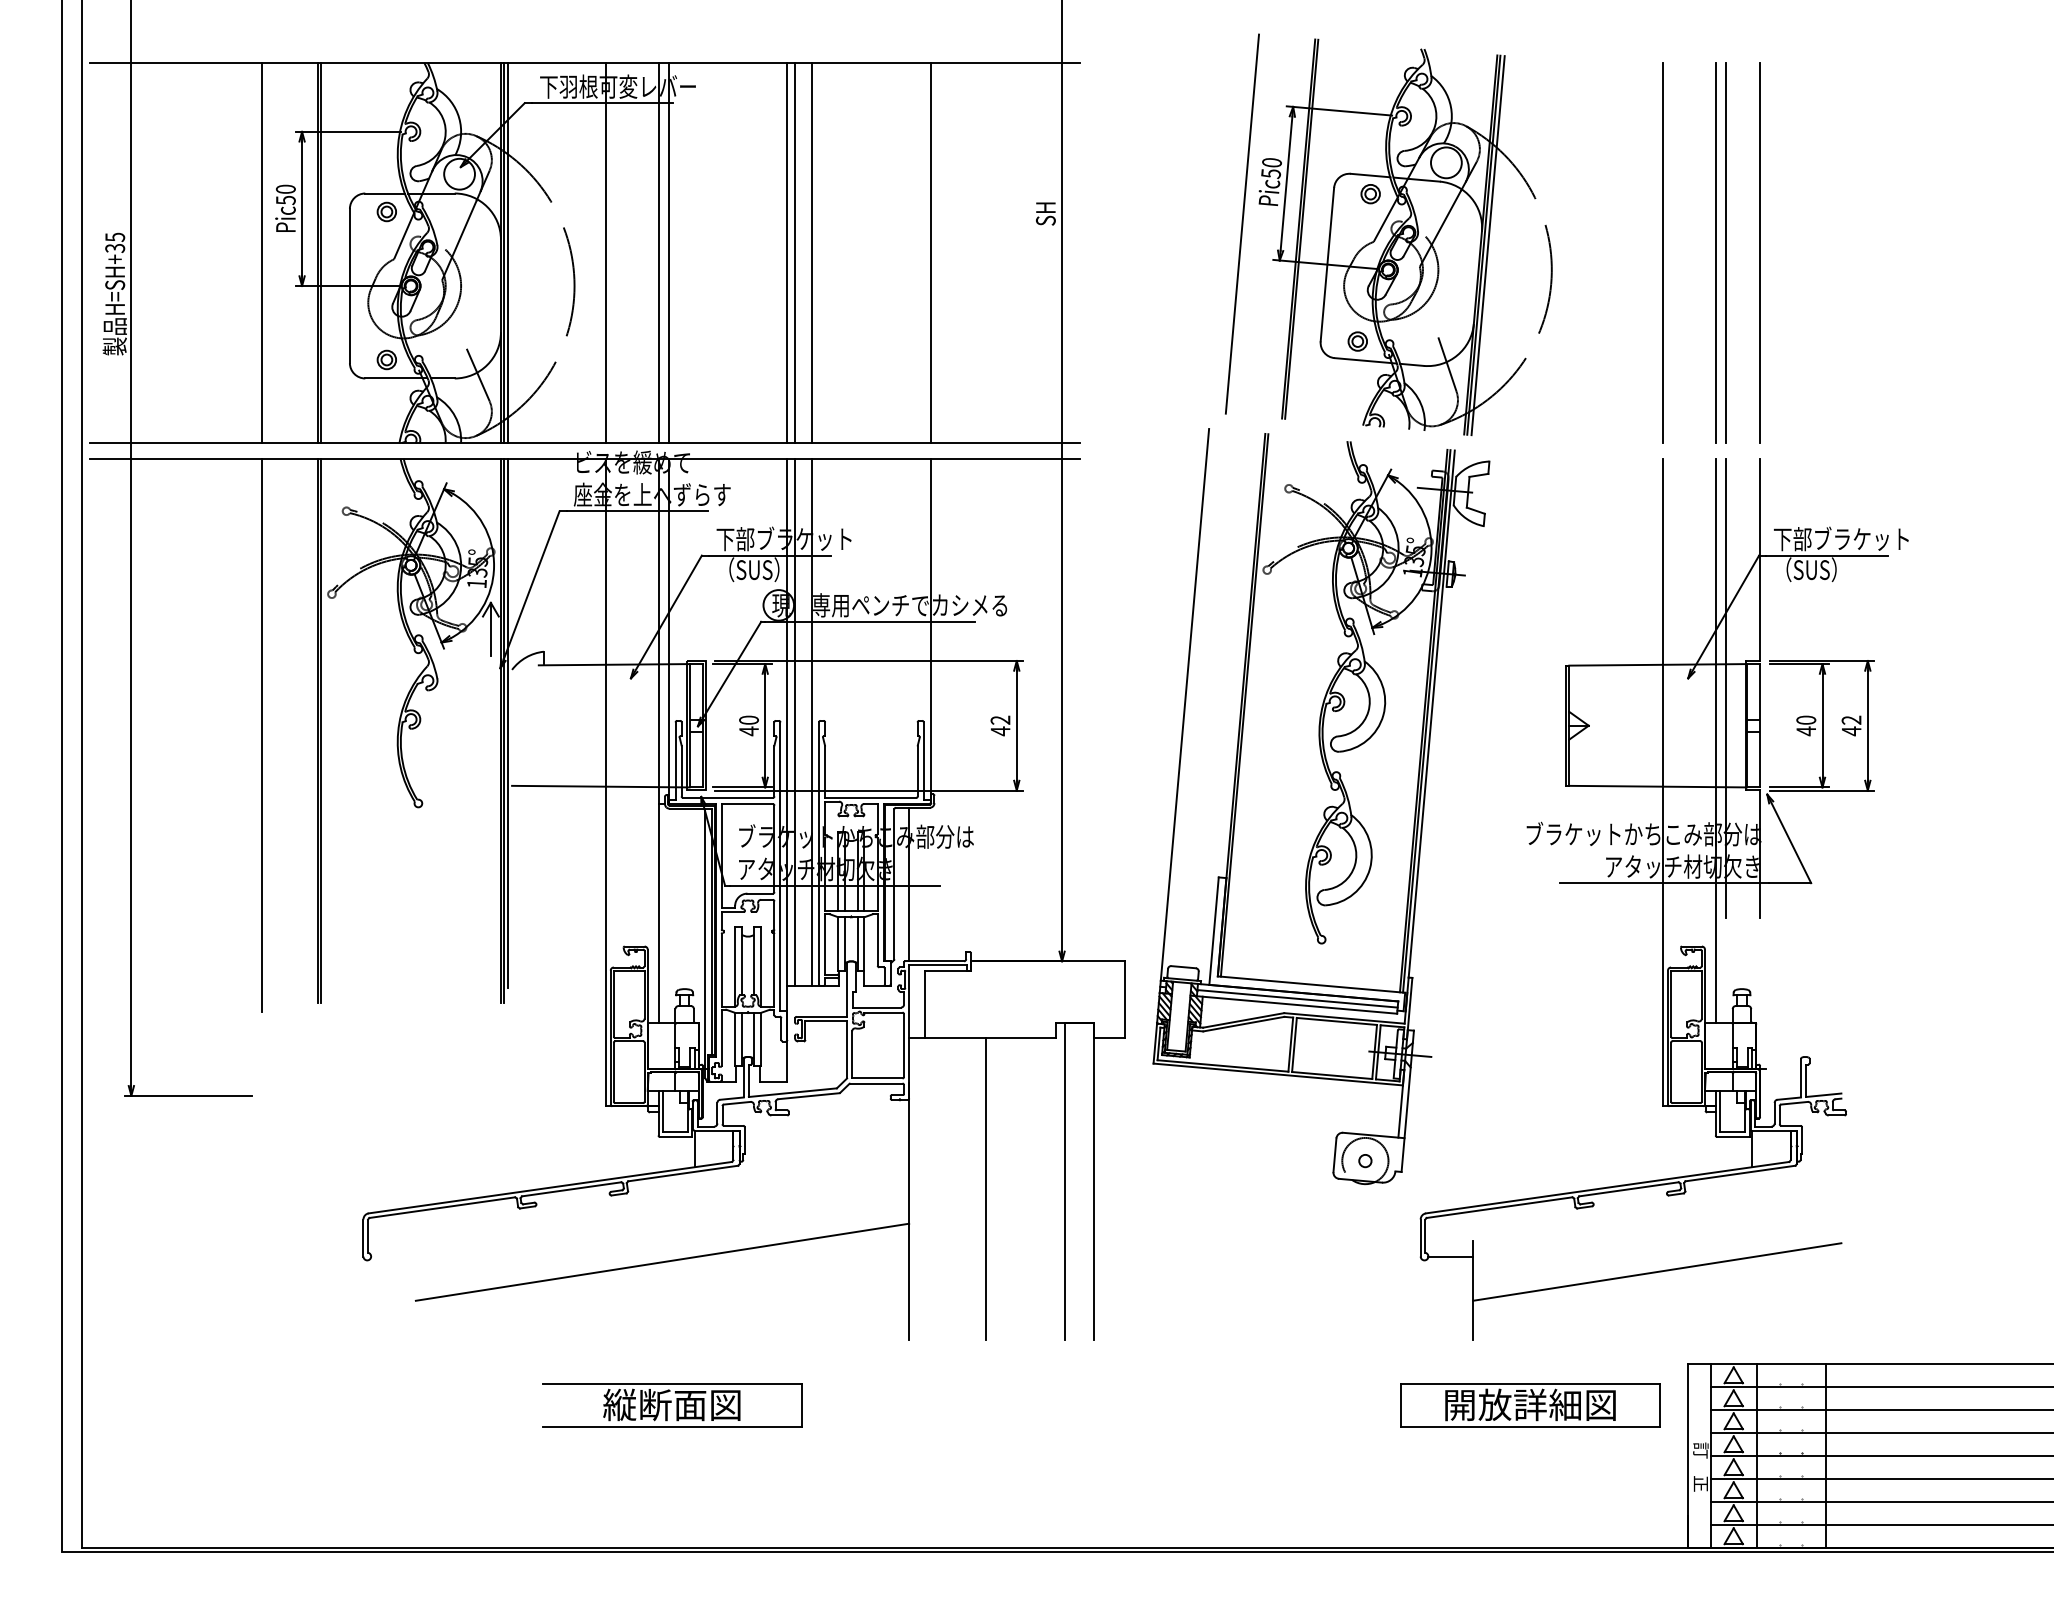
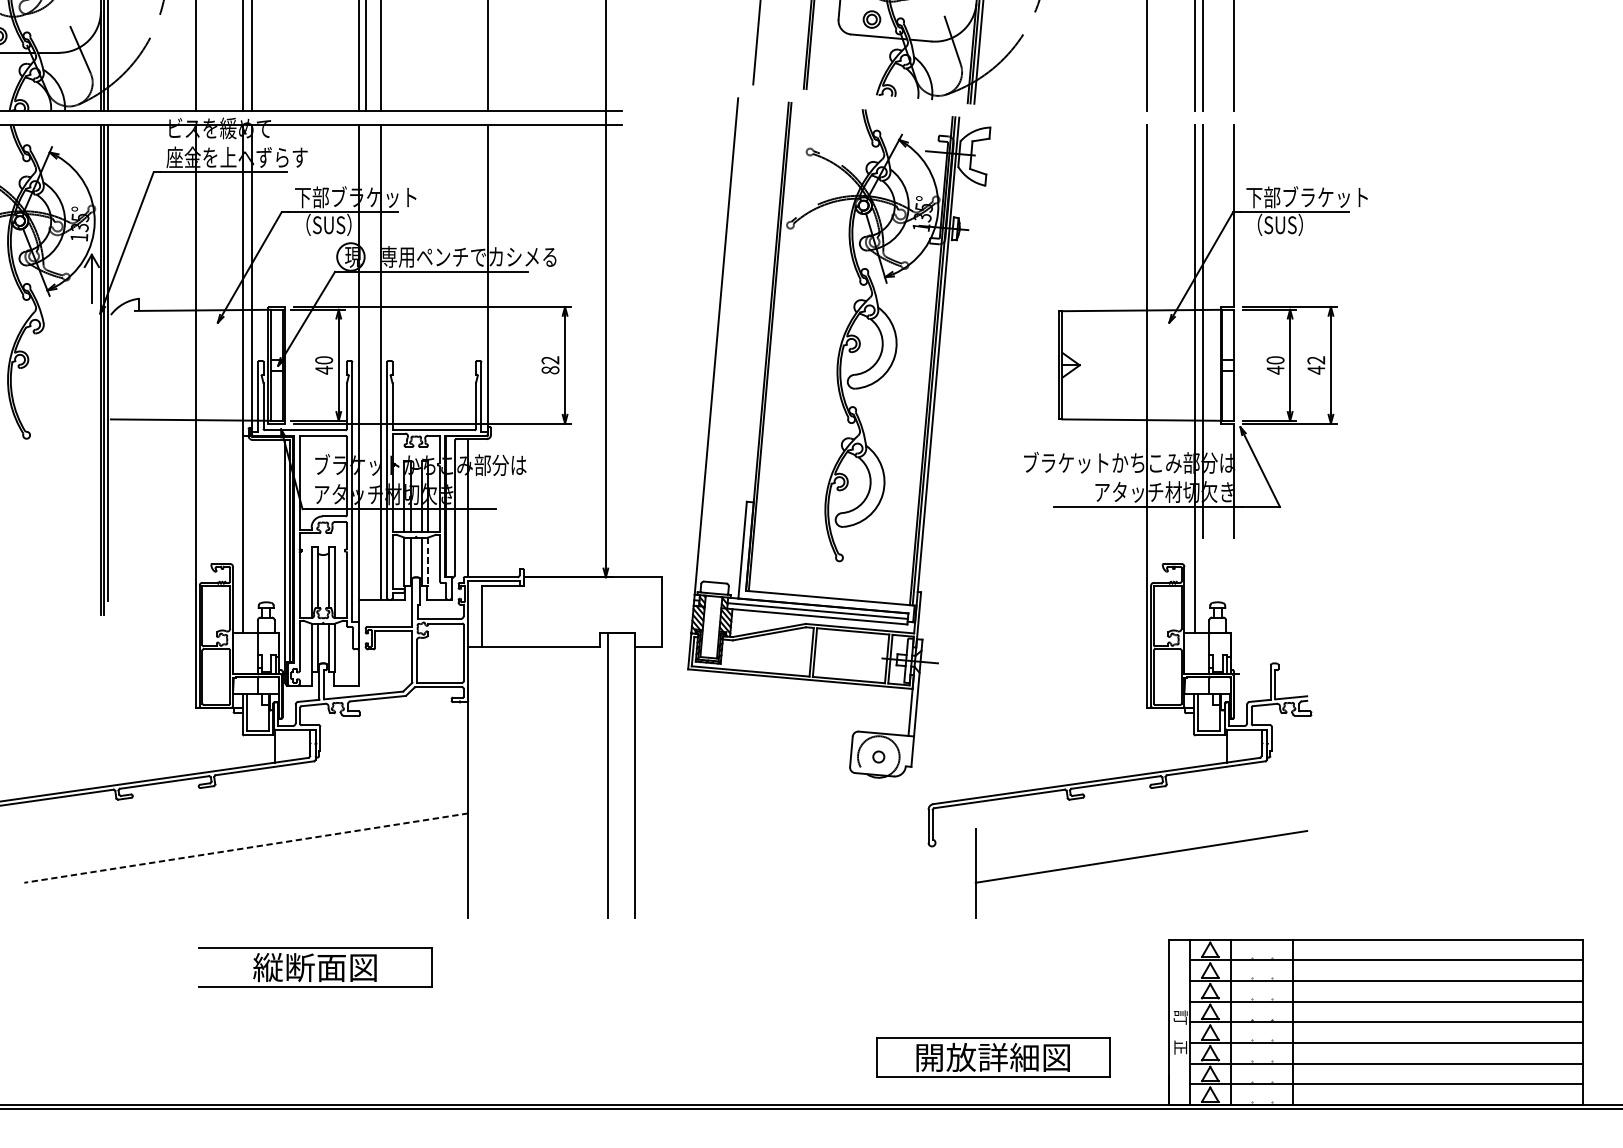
line: (795, 722) -> (365, 362), removed
text: (1000, 731) -> (550, 370), 42 -> 82
line: (864, 943) -> (428, 561), solid -> dashed
line: (986, 1188) -> (537, 781), removed
line: (1450, 1256) -> (955, 842), removed
line: (662, 1262) -> (246, 848), solid -> dashed
part: (672, 1405) -> (315, 968), moved
part: (1530, 1405) -> (993, 1058), moved

